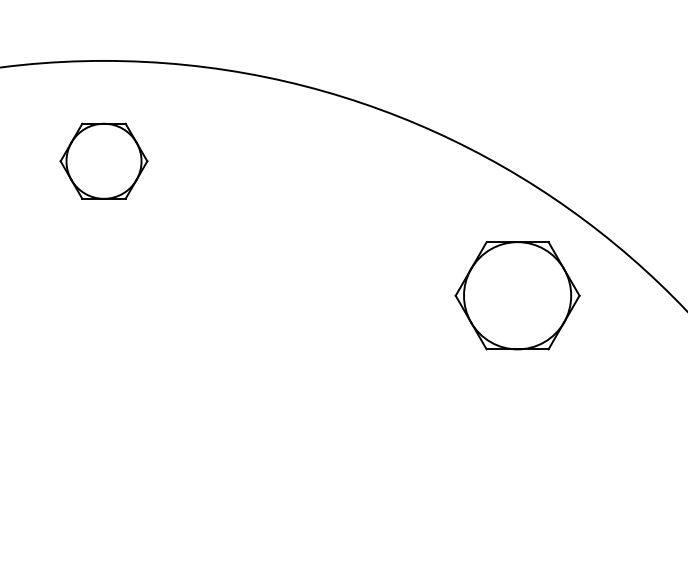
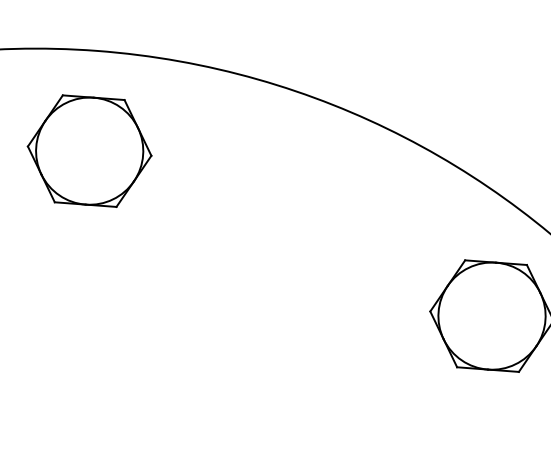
part: (103, 160) -> (89, 150), size x1.43

